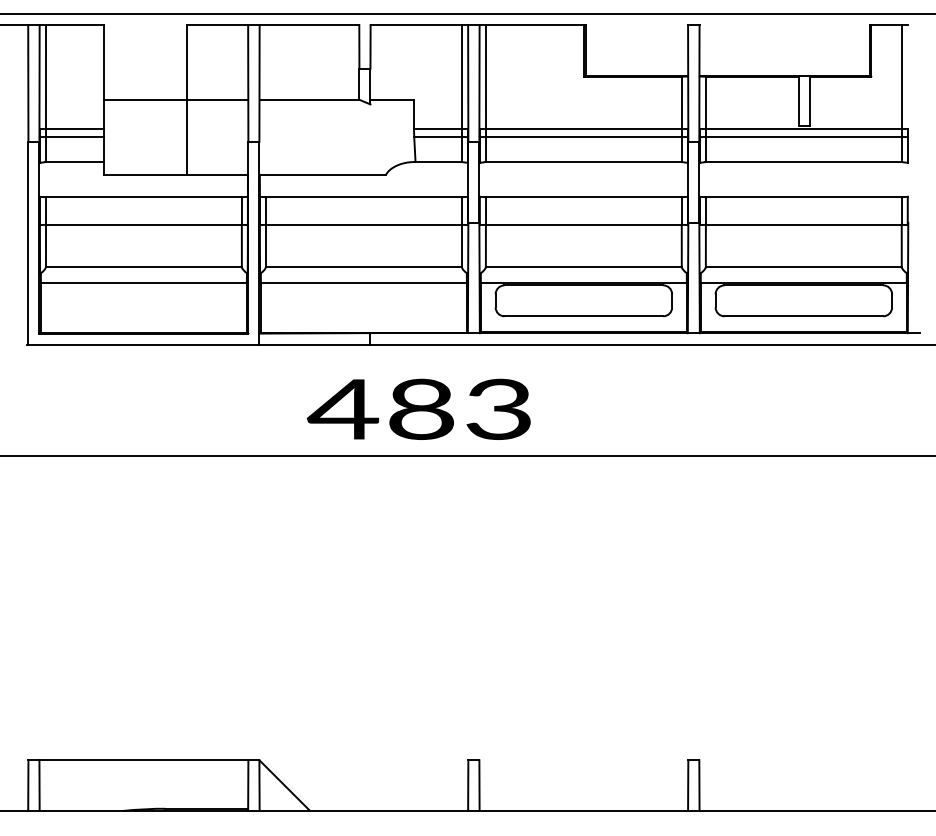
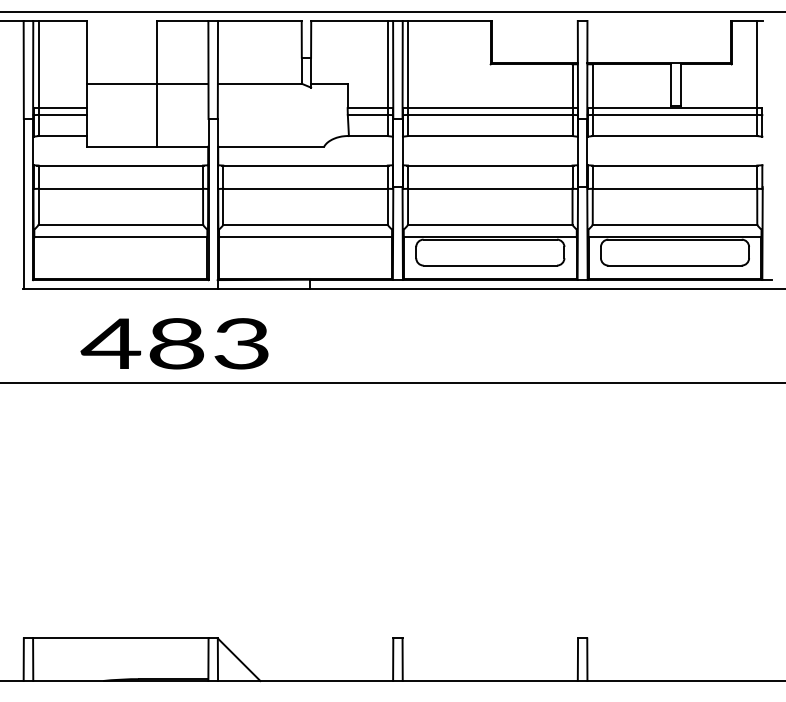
text: (418, 408) -> (174, 343), moved

